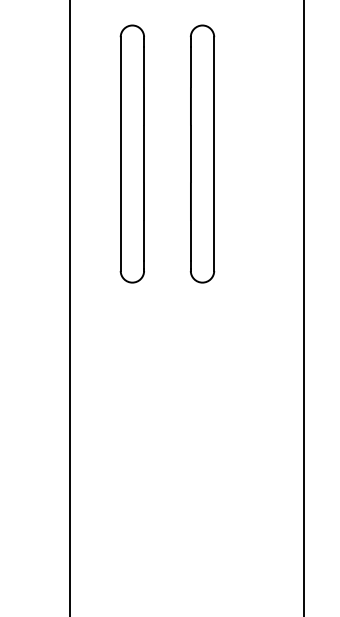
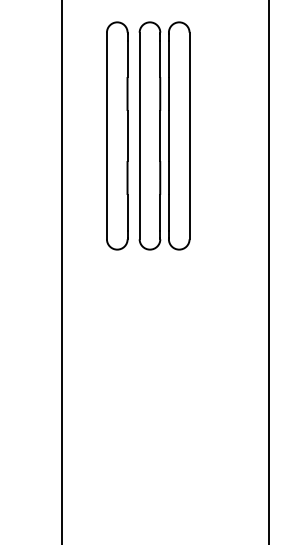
part: (168, 153) -> (149, 135), added

